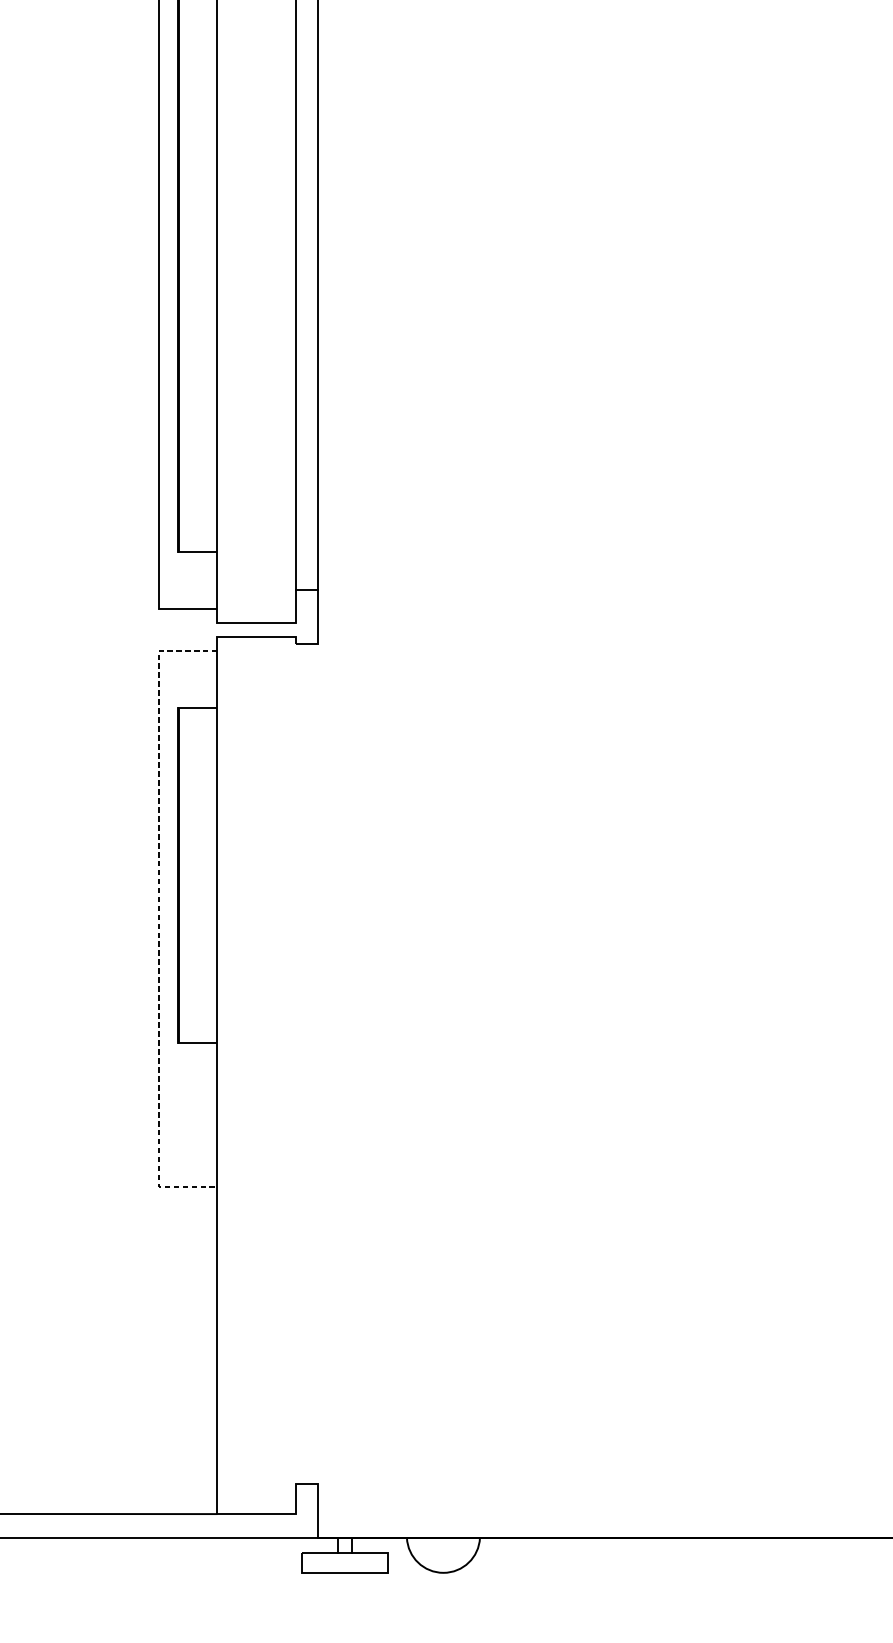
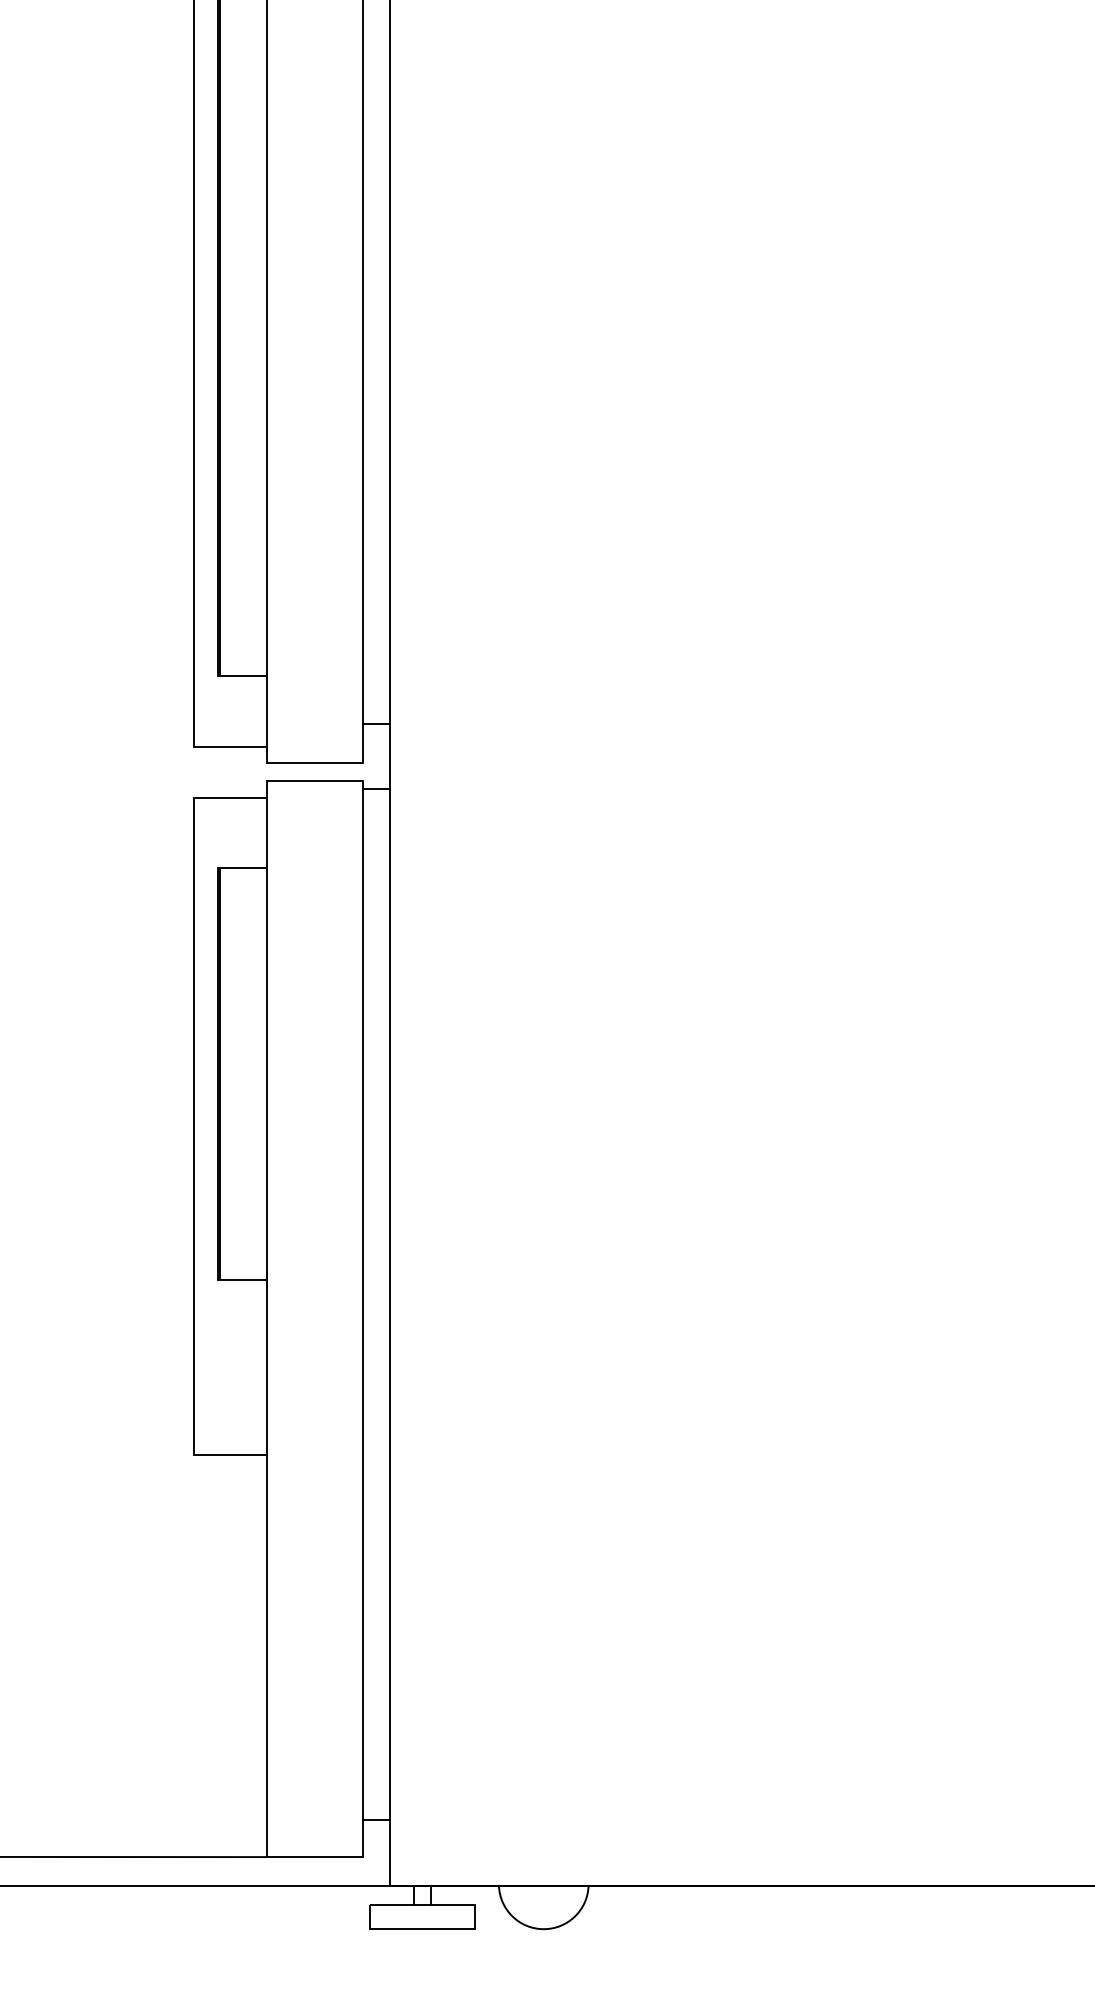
line: (158, 918) -> (194, 1126), dashed -> solid
line: (296, 1063) -> (363, 1304), added
line: (317, 1063) -> (389, 1304), added

